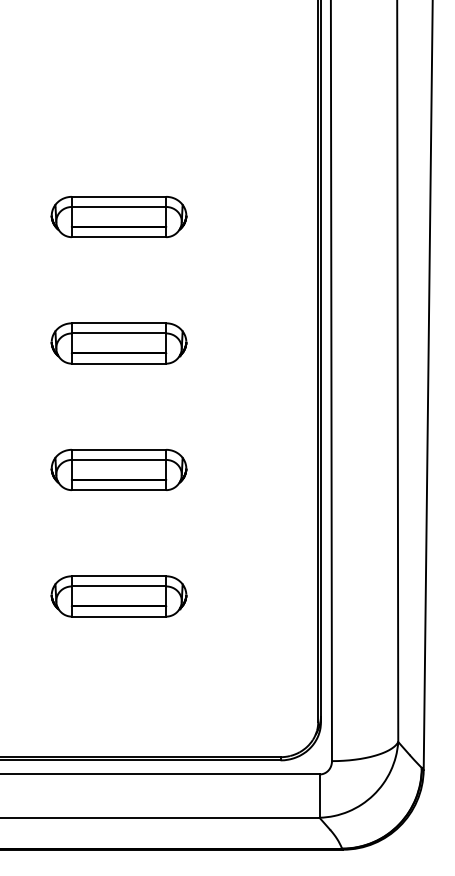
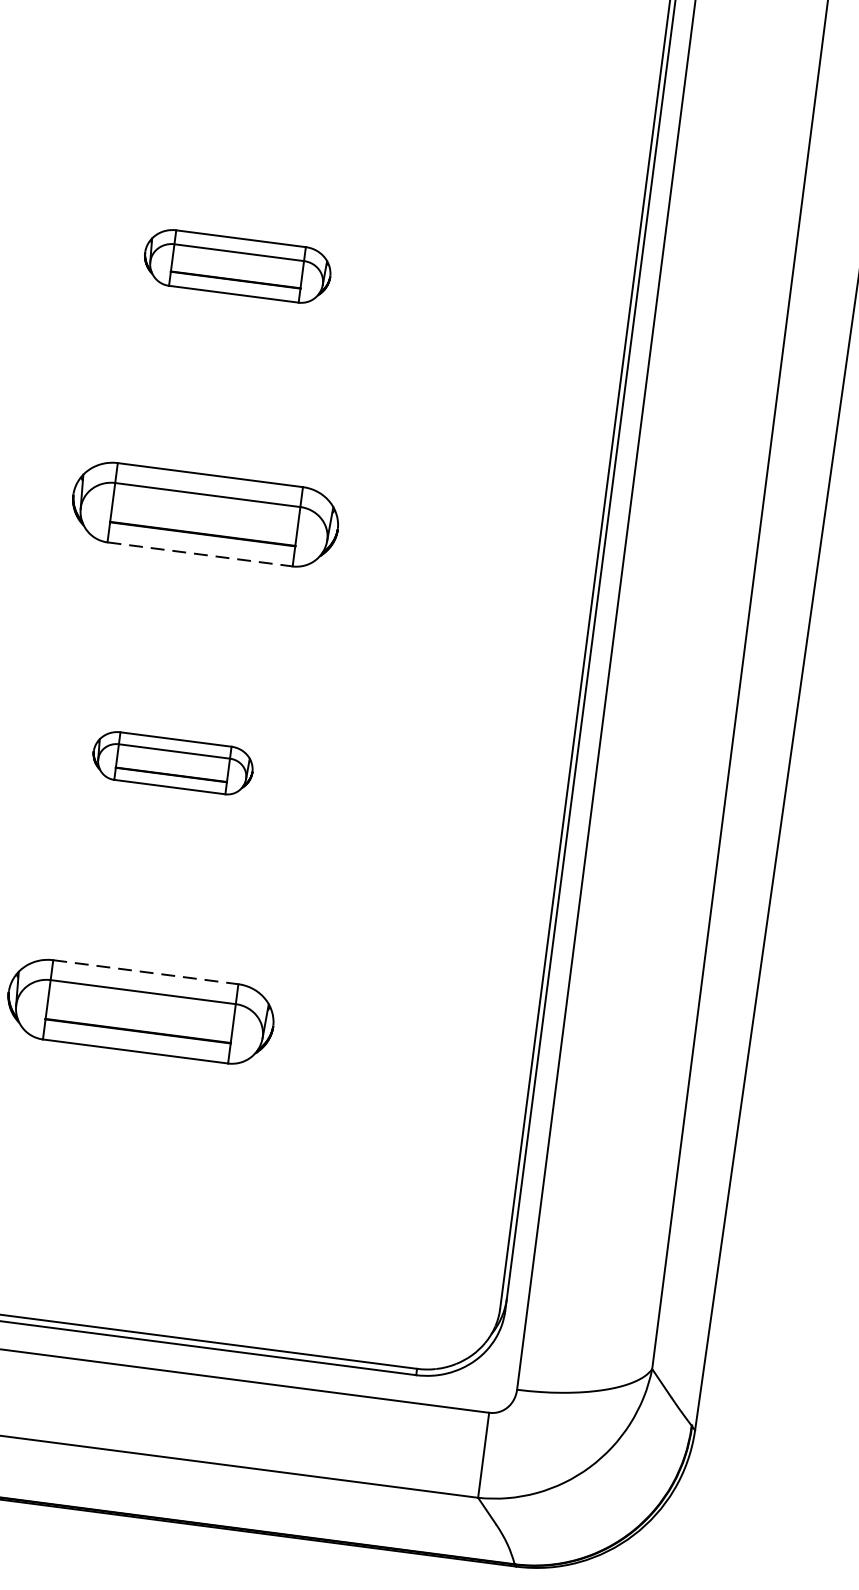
part: (118, 217) -> (236, 267), size x0.7
line: (119, 363) -> (201, 554), solid -> dashed
part: (118, 469) -> (172, 762), size x0.6
line: (119, 576) -> (146, 972), solid -> dashed

